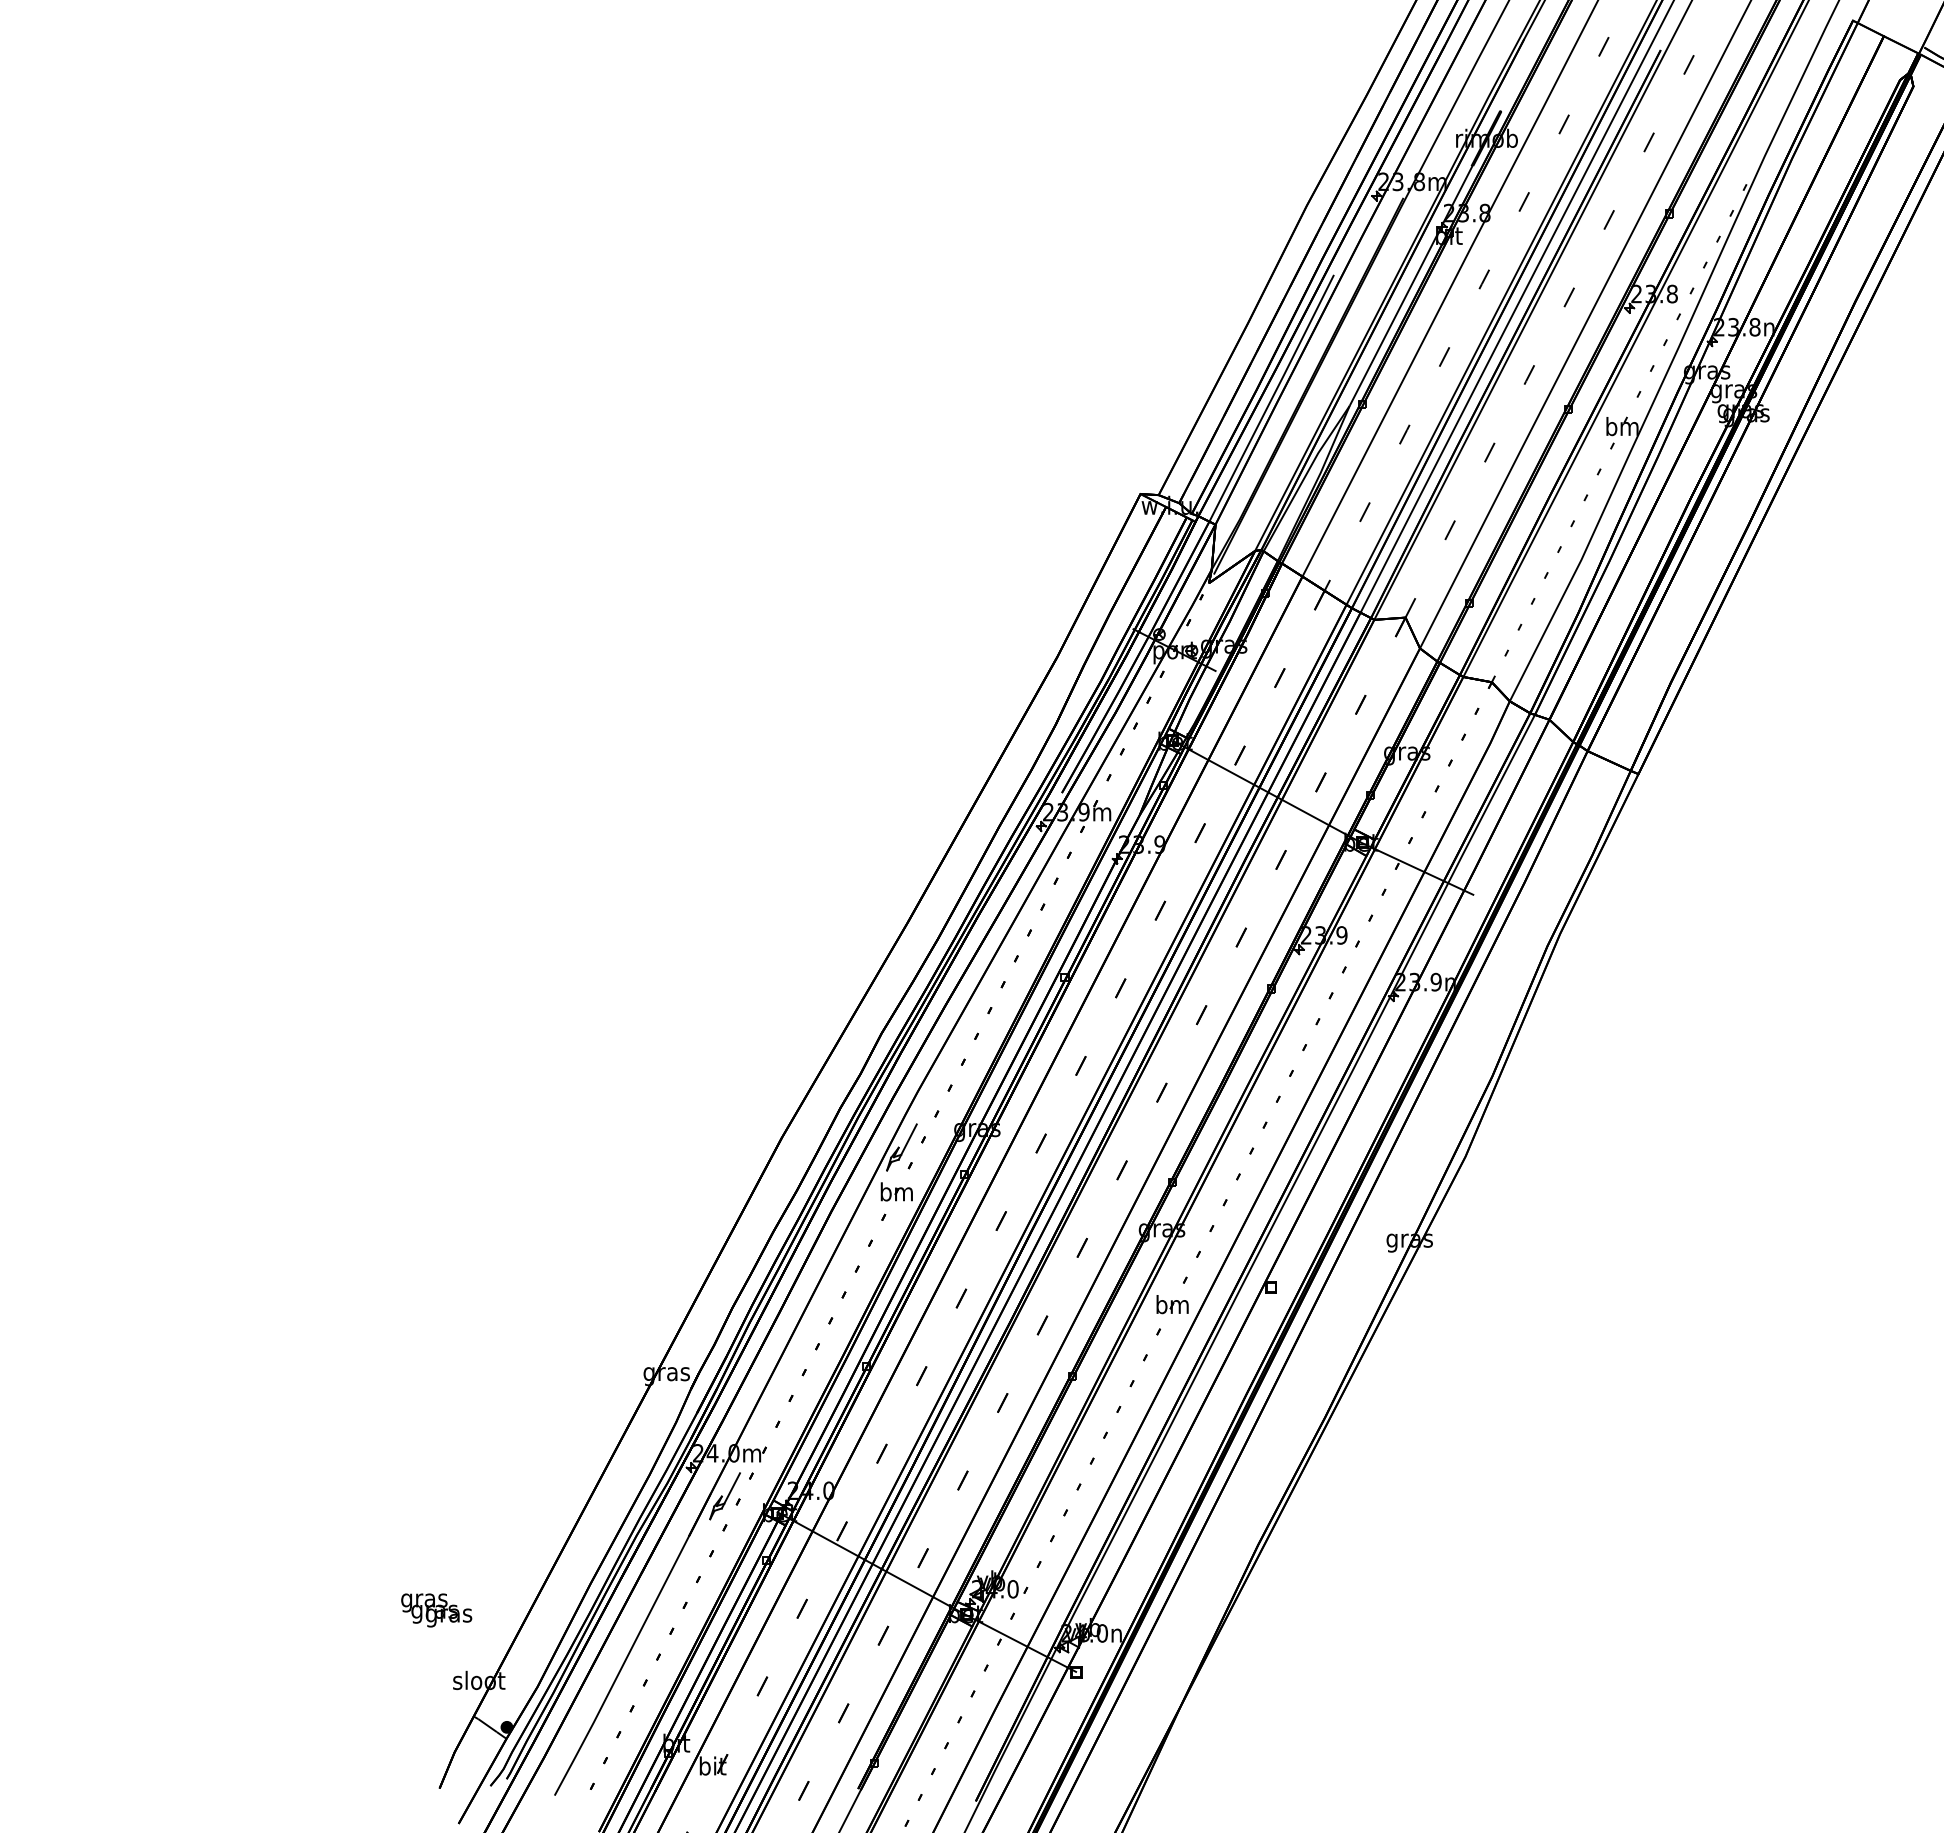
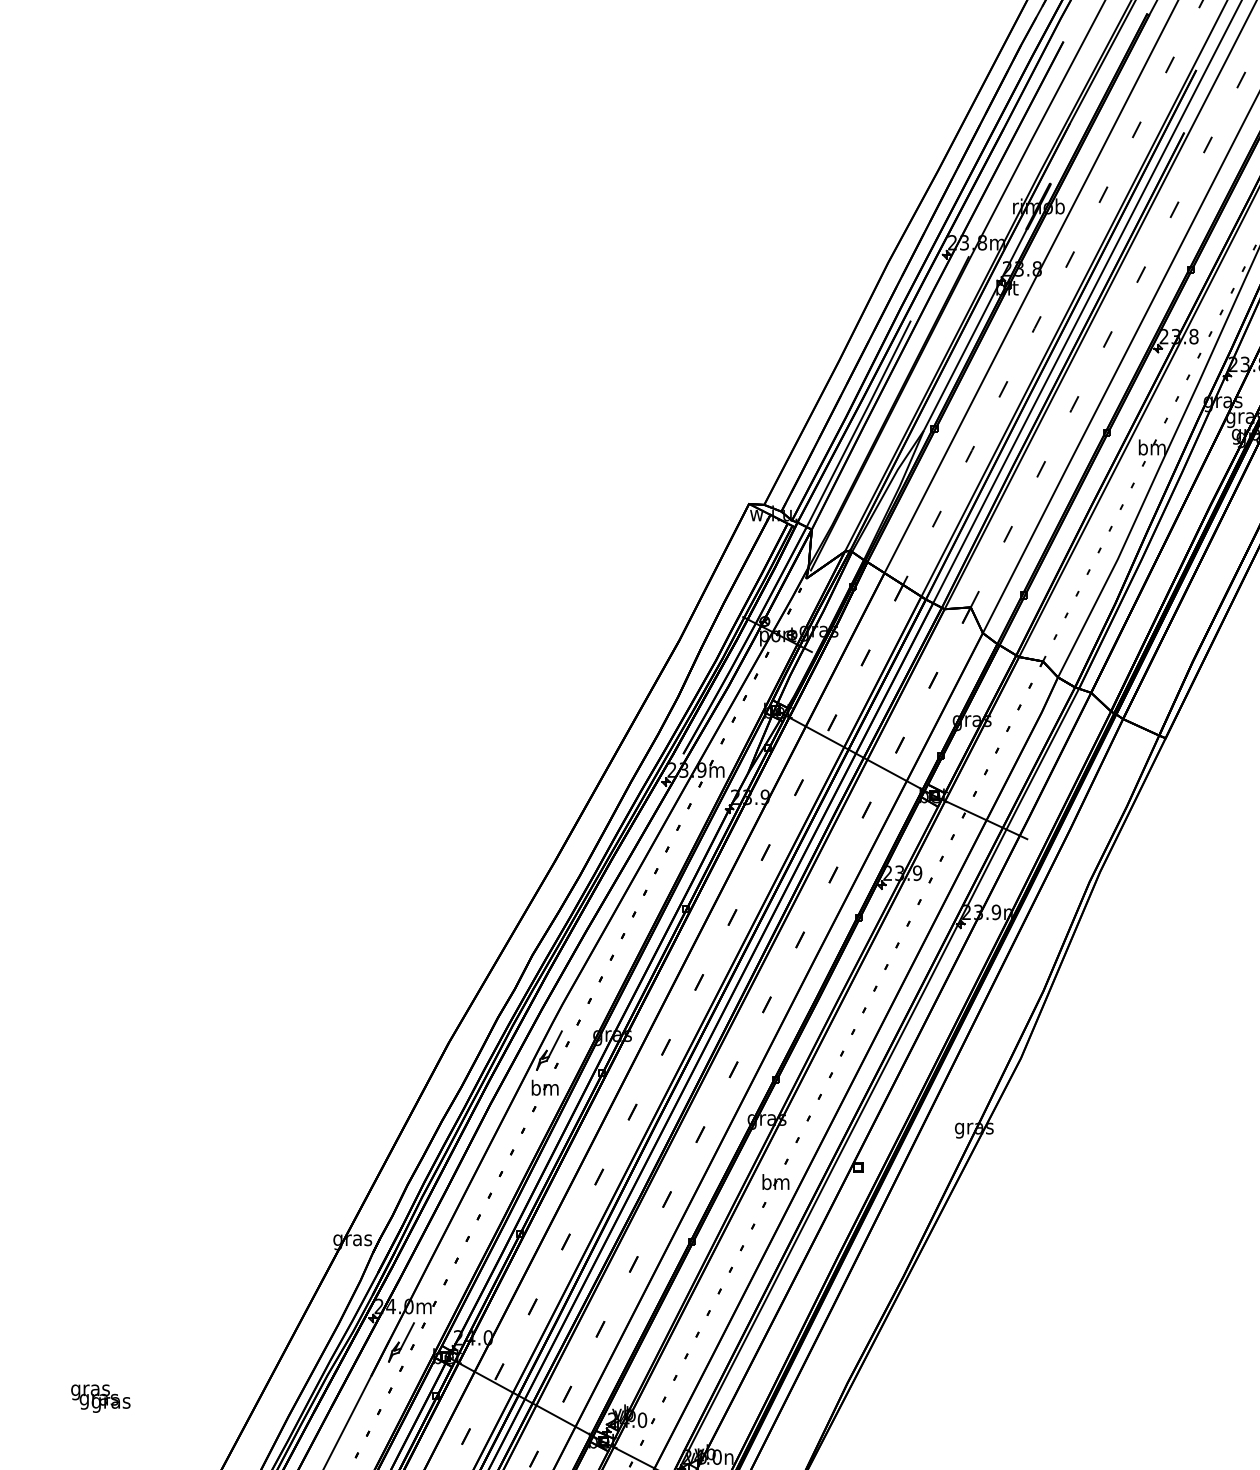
text: (436, 1610) -> (100, 1398), moved

